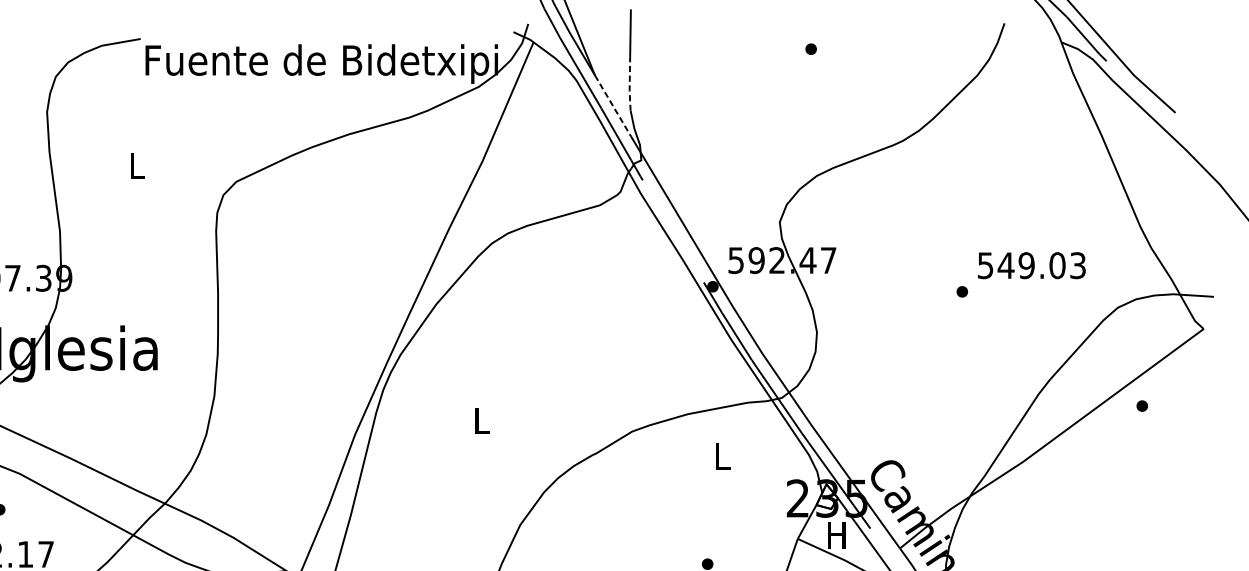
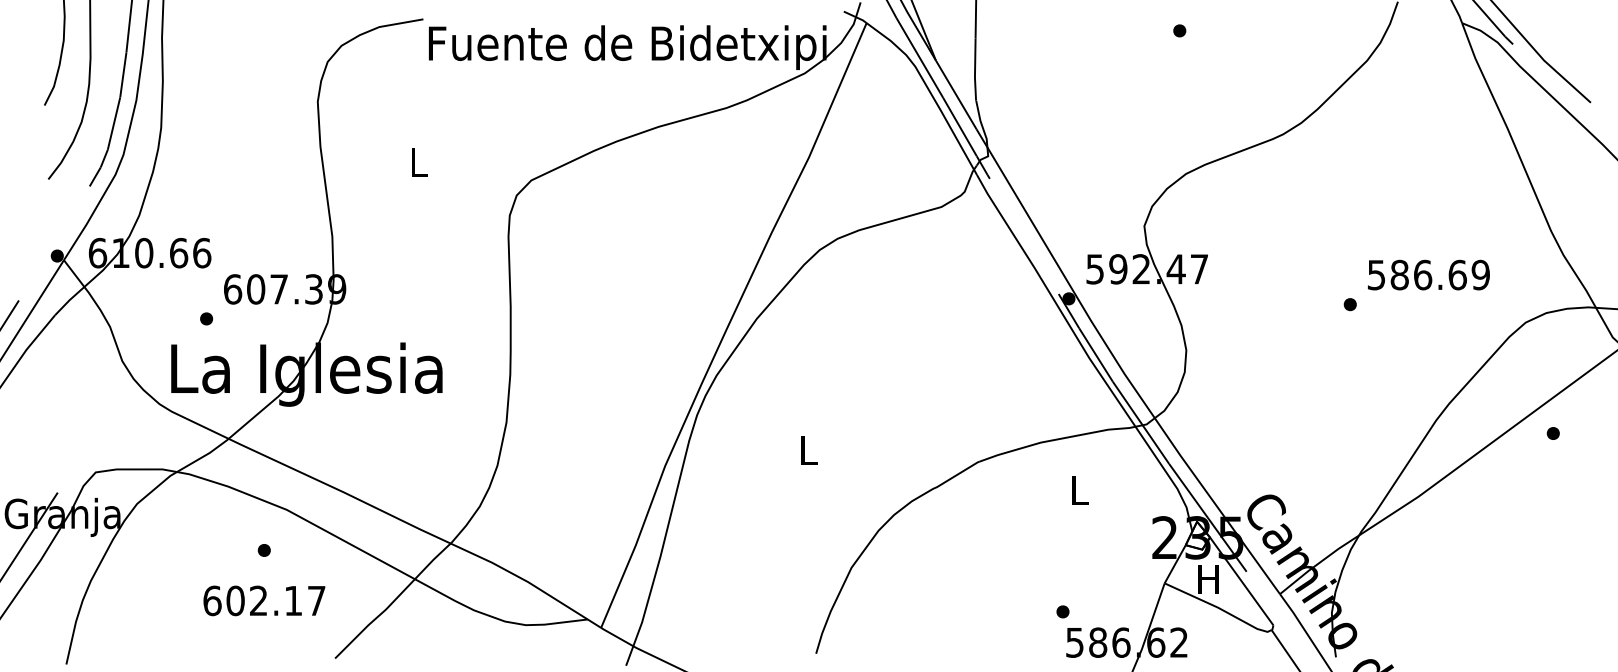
line: (630, 84) -> (975, 70), dashed -> solid
line: (613, 105) -> (956, 94), dashed -> solid
text: (1041, 265) -> (1439, 274), 549.03 -> 586.69

